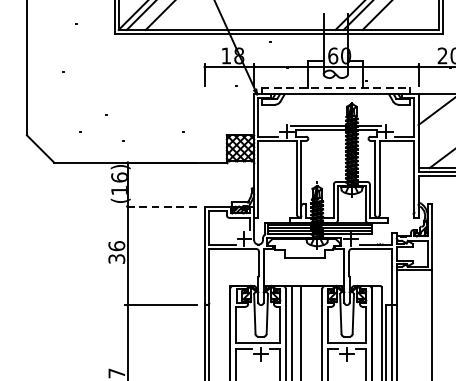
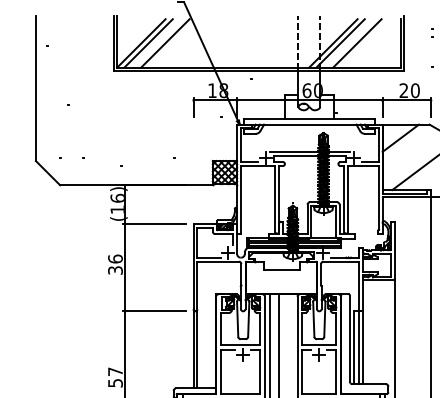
line: (335, 88) -> (309, 119), dashed -> solid
line: (160, 207) -> (154, 224), dashed -> solid

